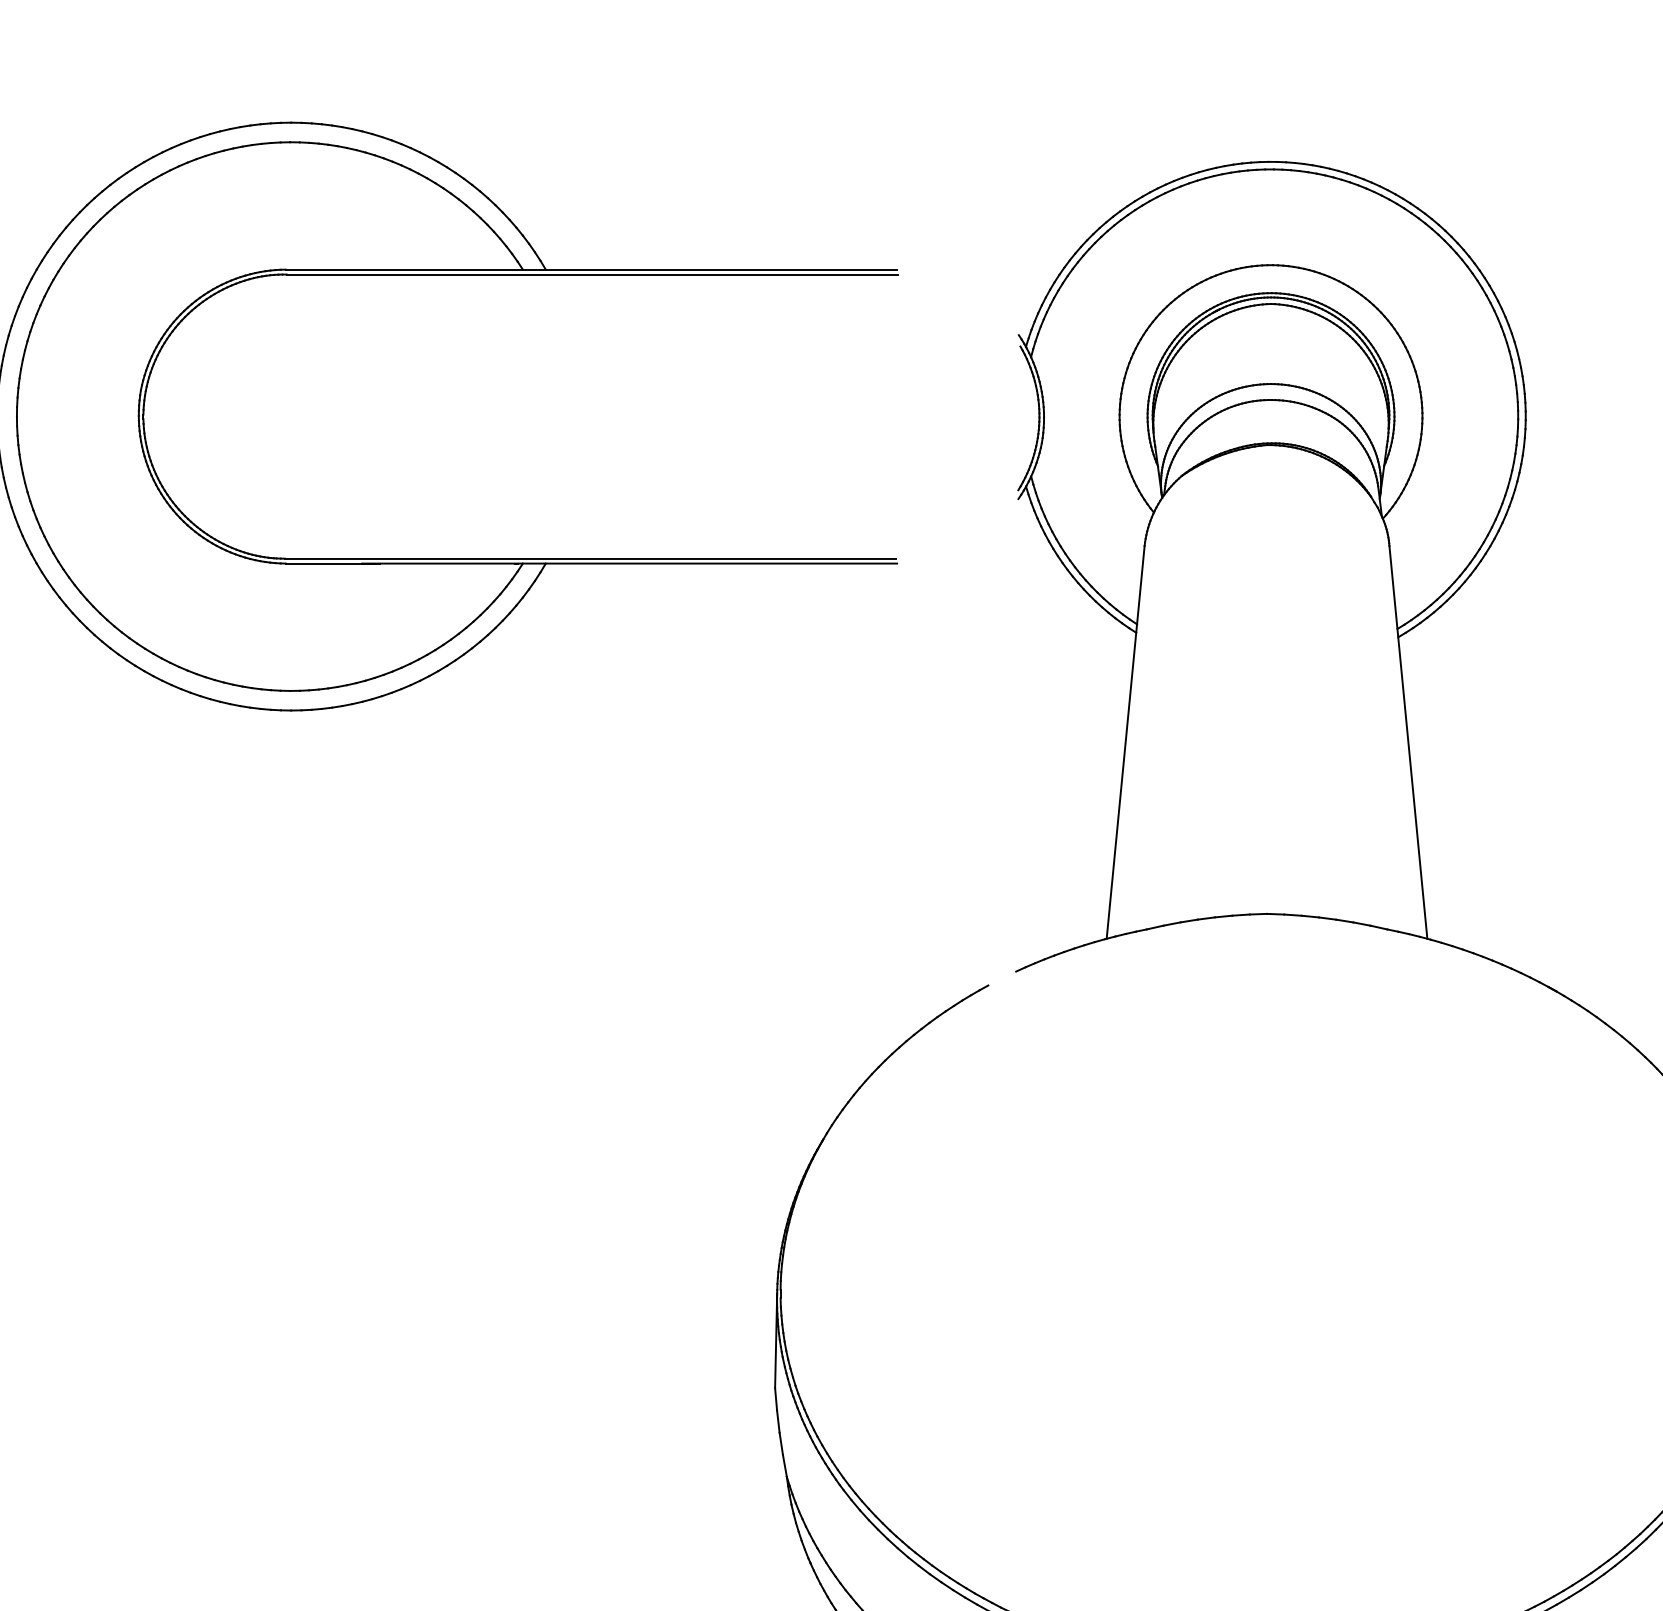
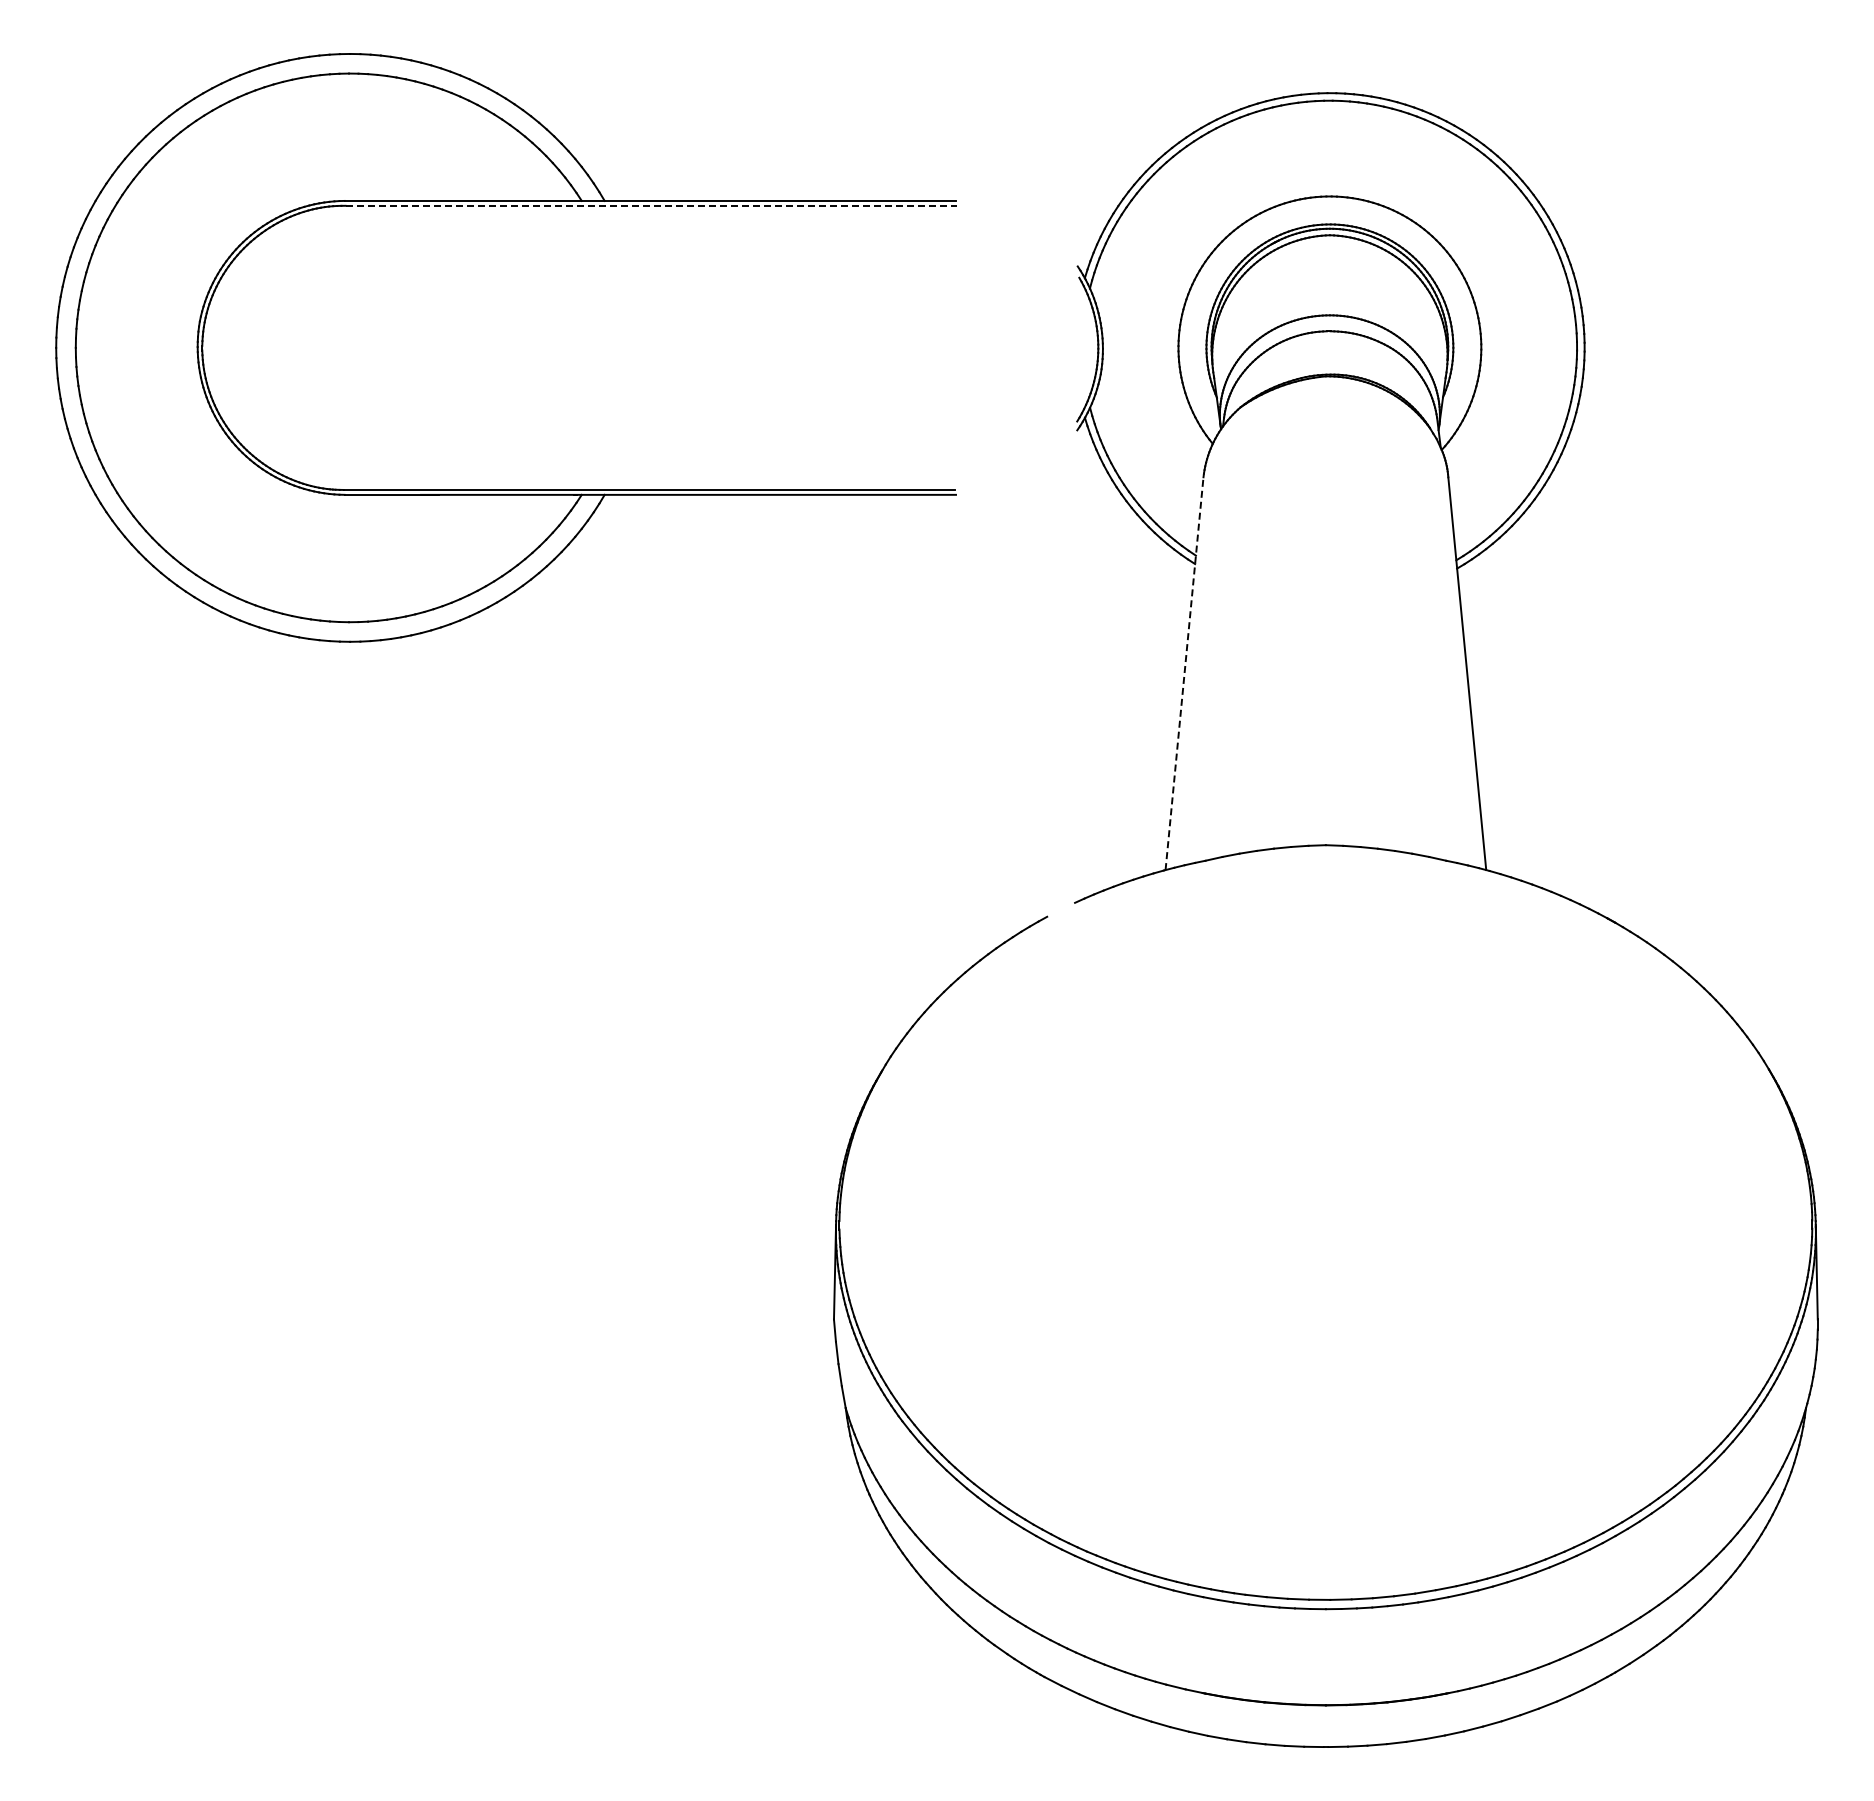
line: (592, 274) -> (651, 205), solid -> dashed
line: (1125, 742) -> (1184, 673), solid -> dashed

